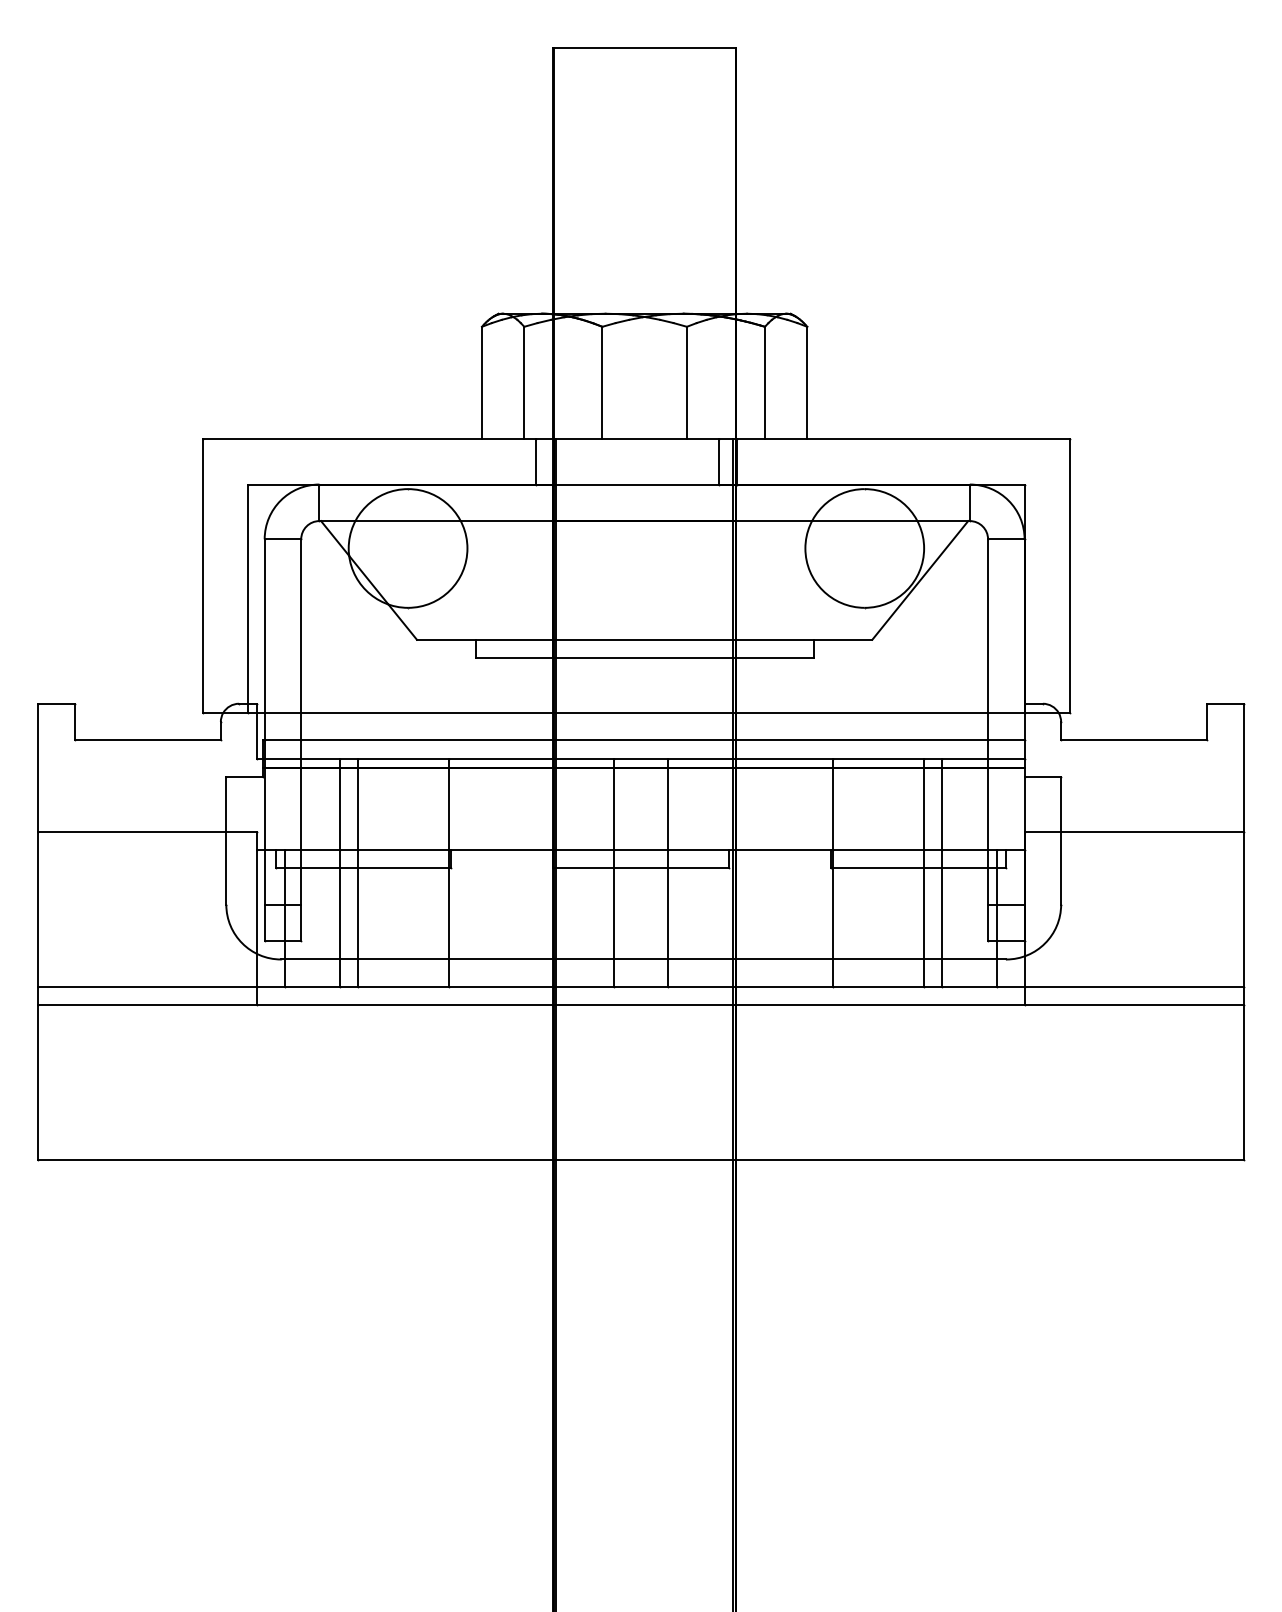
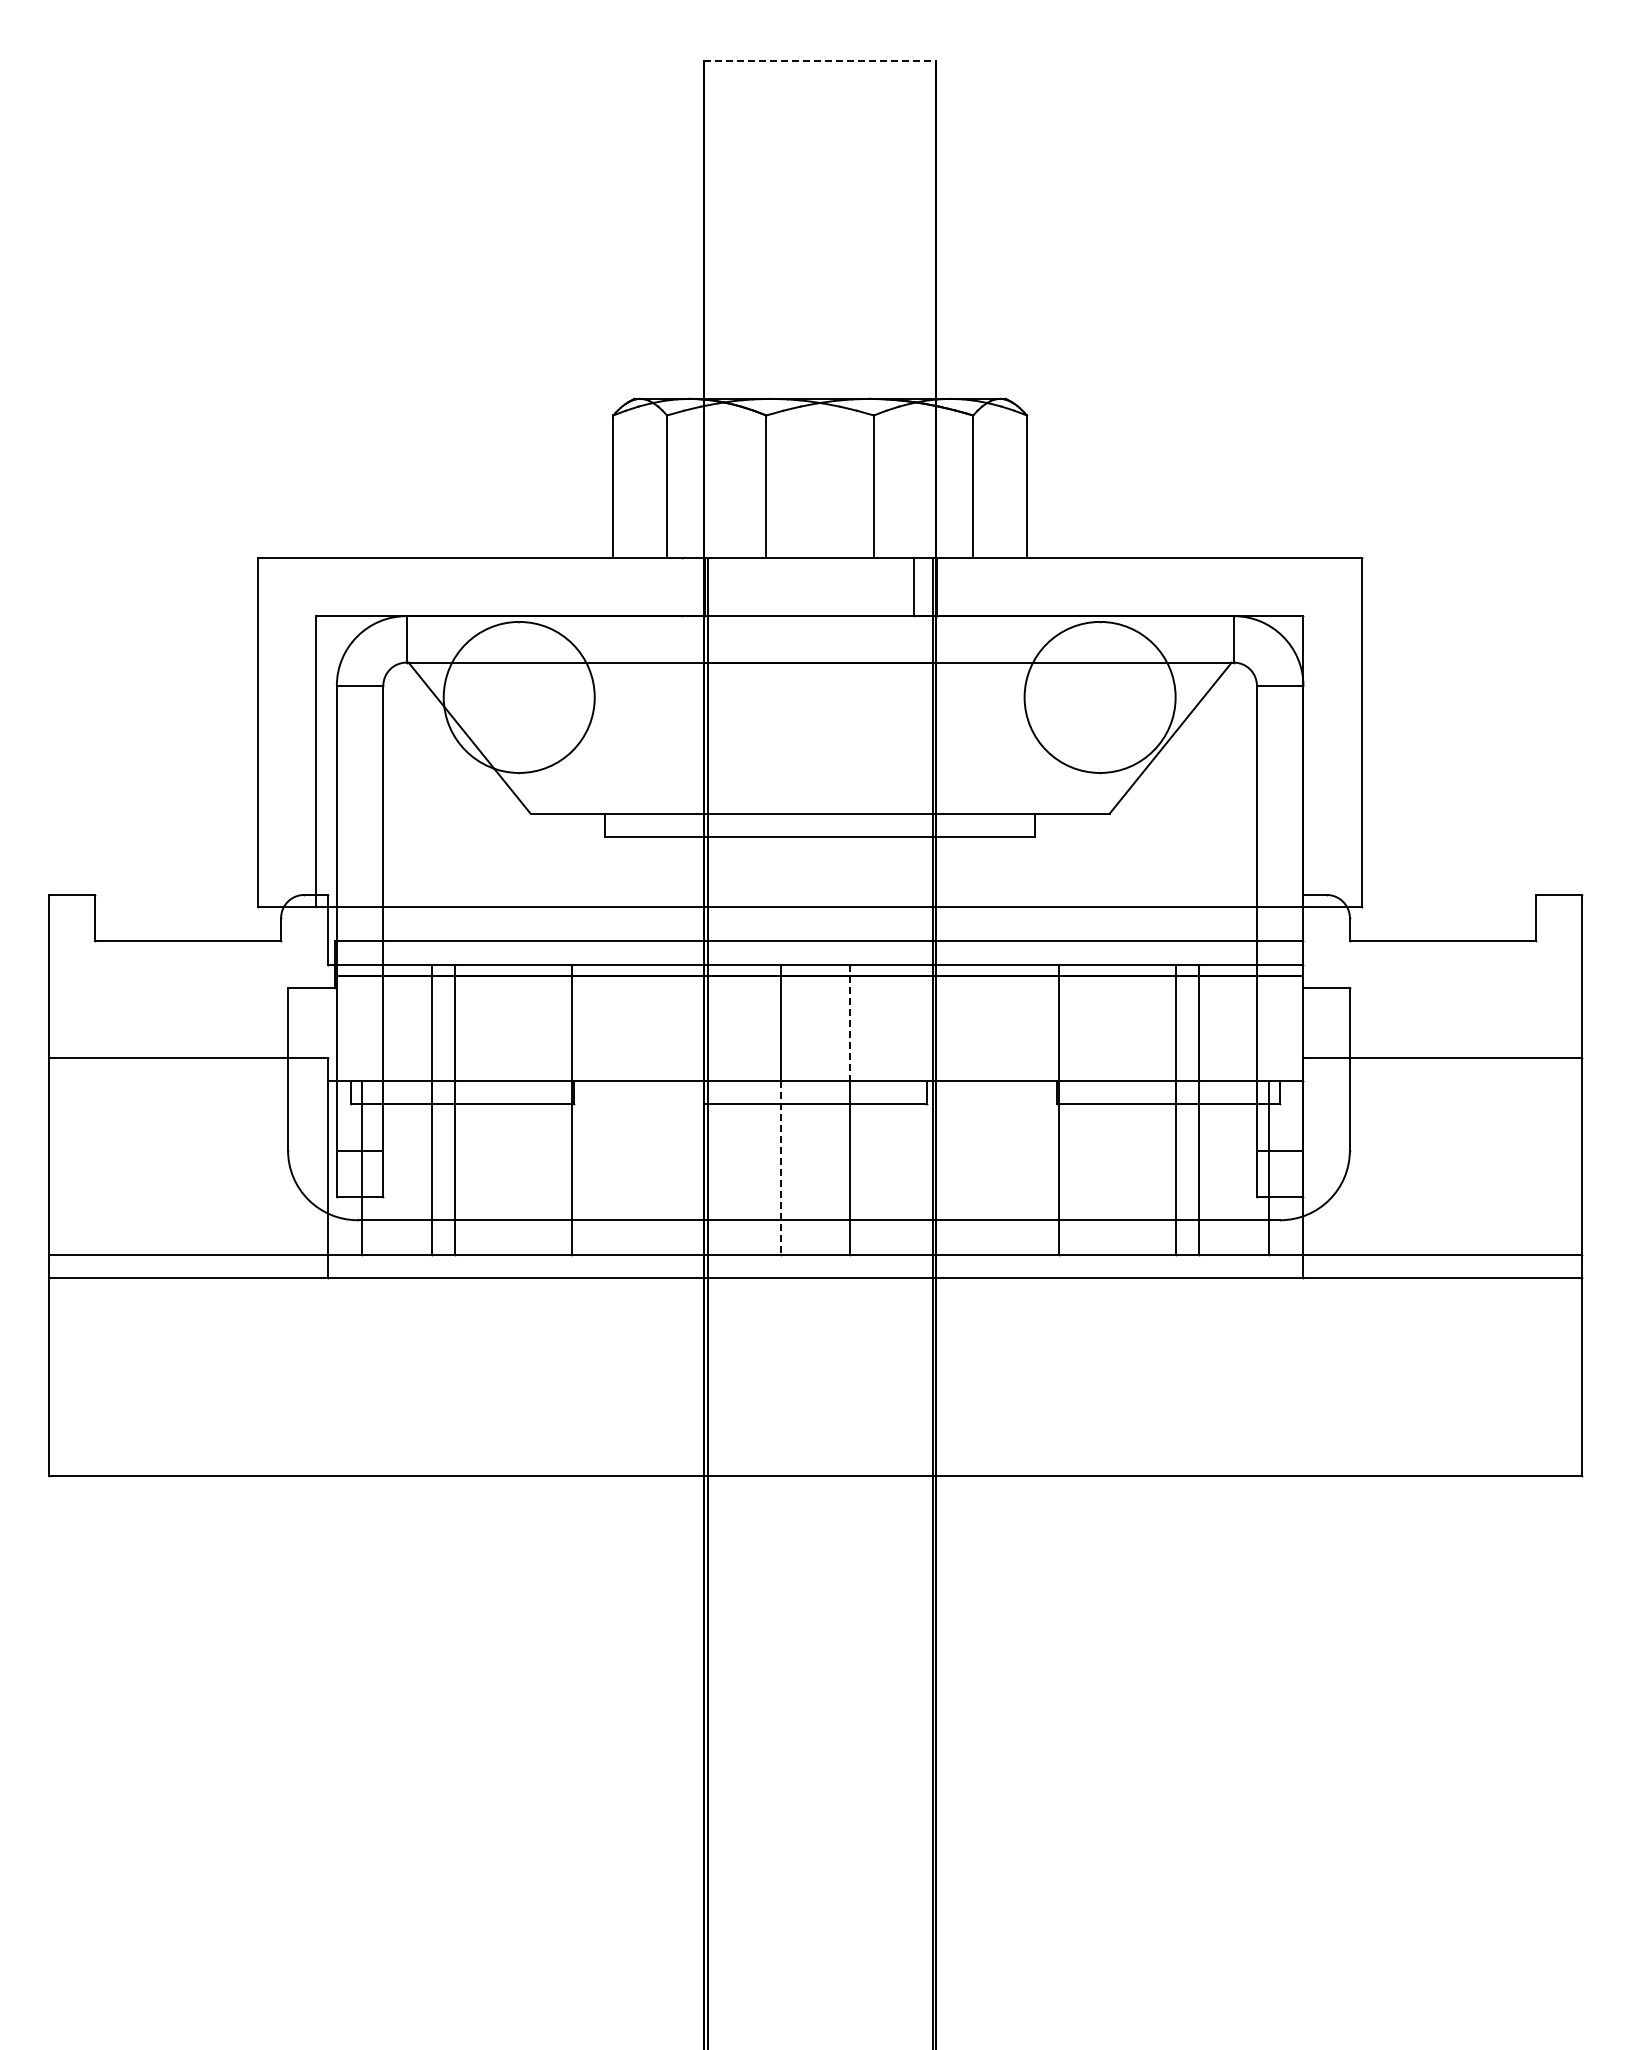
line: (644, 48) -> (820, 61), solid -> dashed
line: (535, 462) -> (681, 587), removed
line: (668, 804) -> (850, 1023), solid -> dashed
line: (613, 918) -> (780, 1168), solid -> dashed

